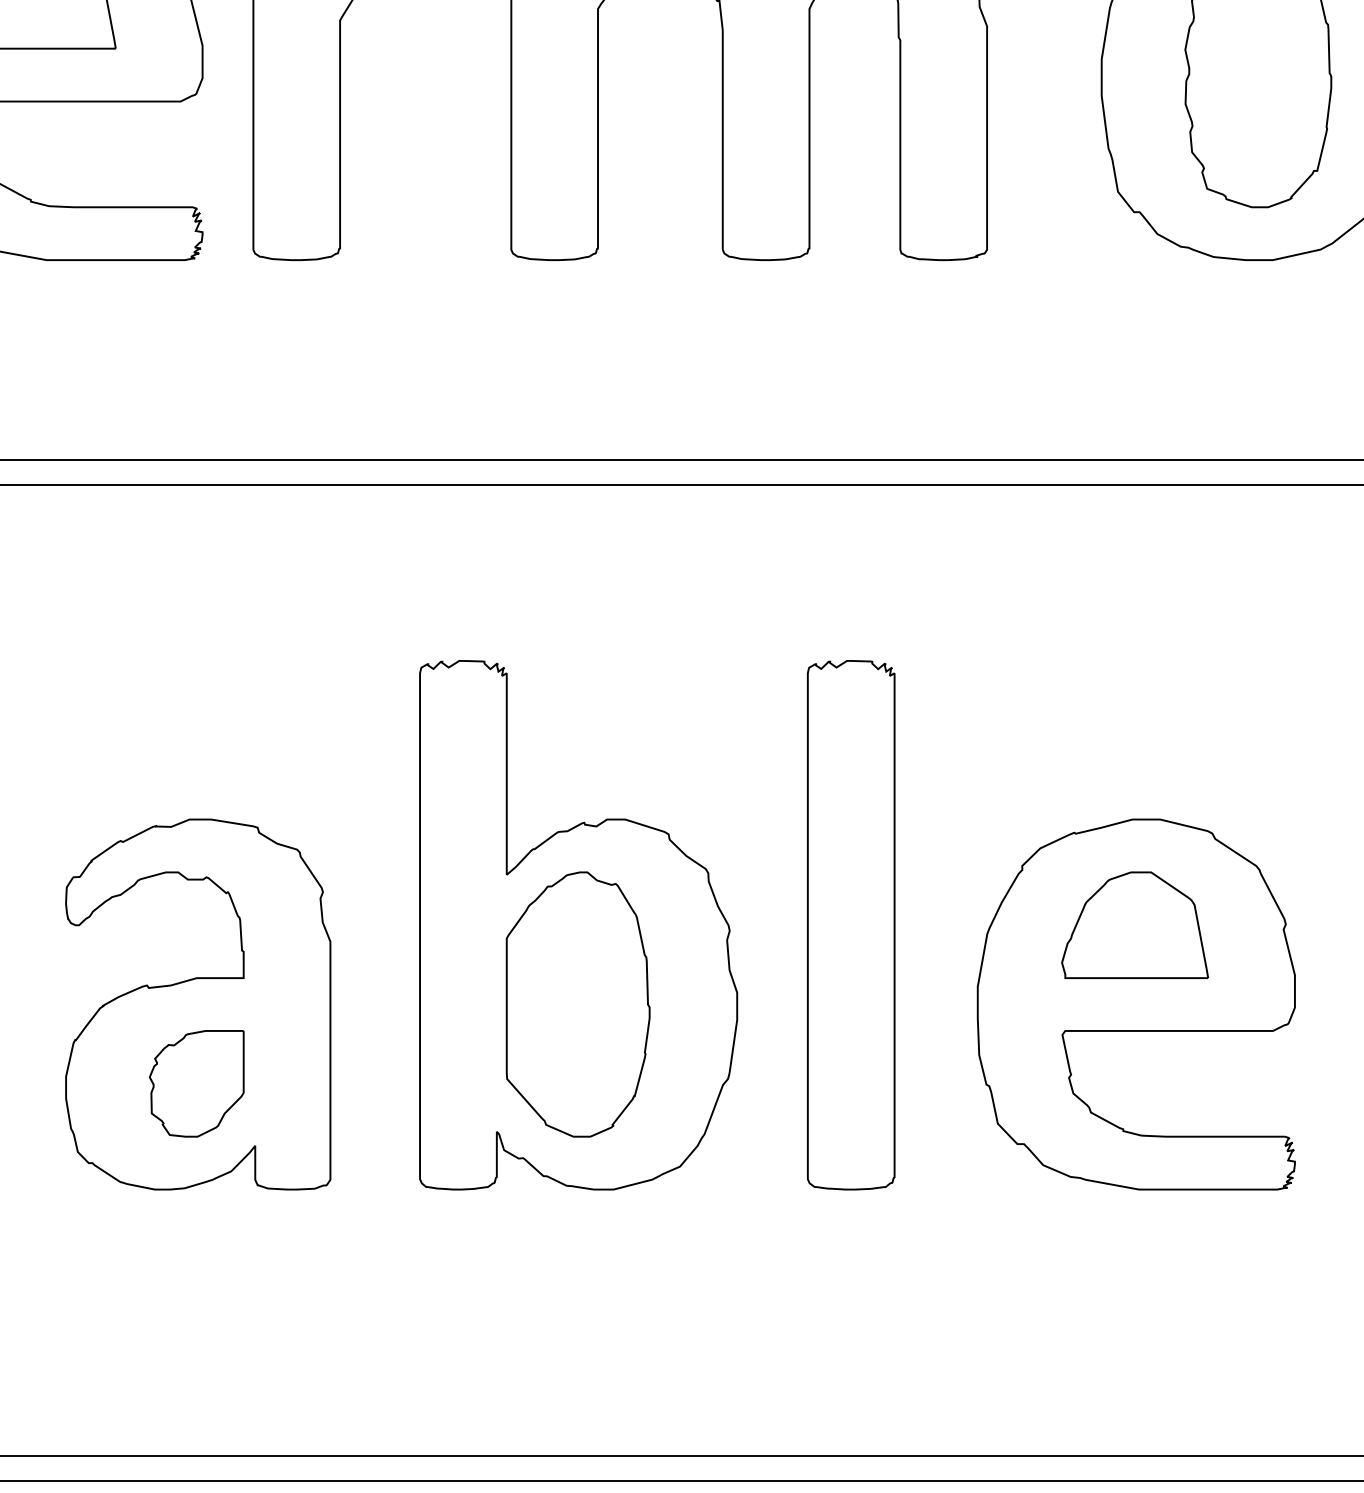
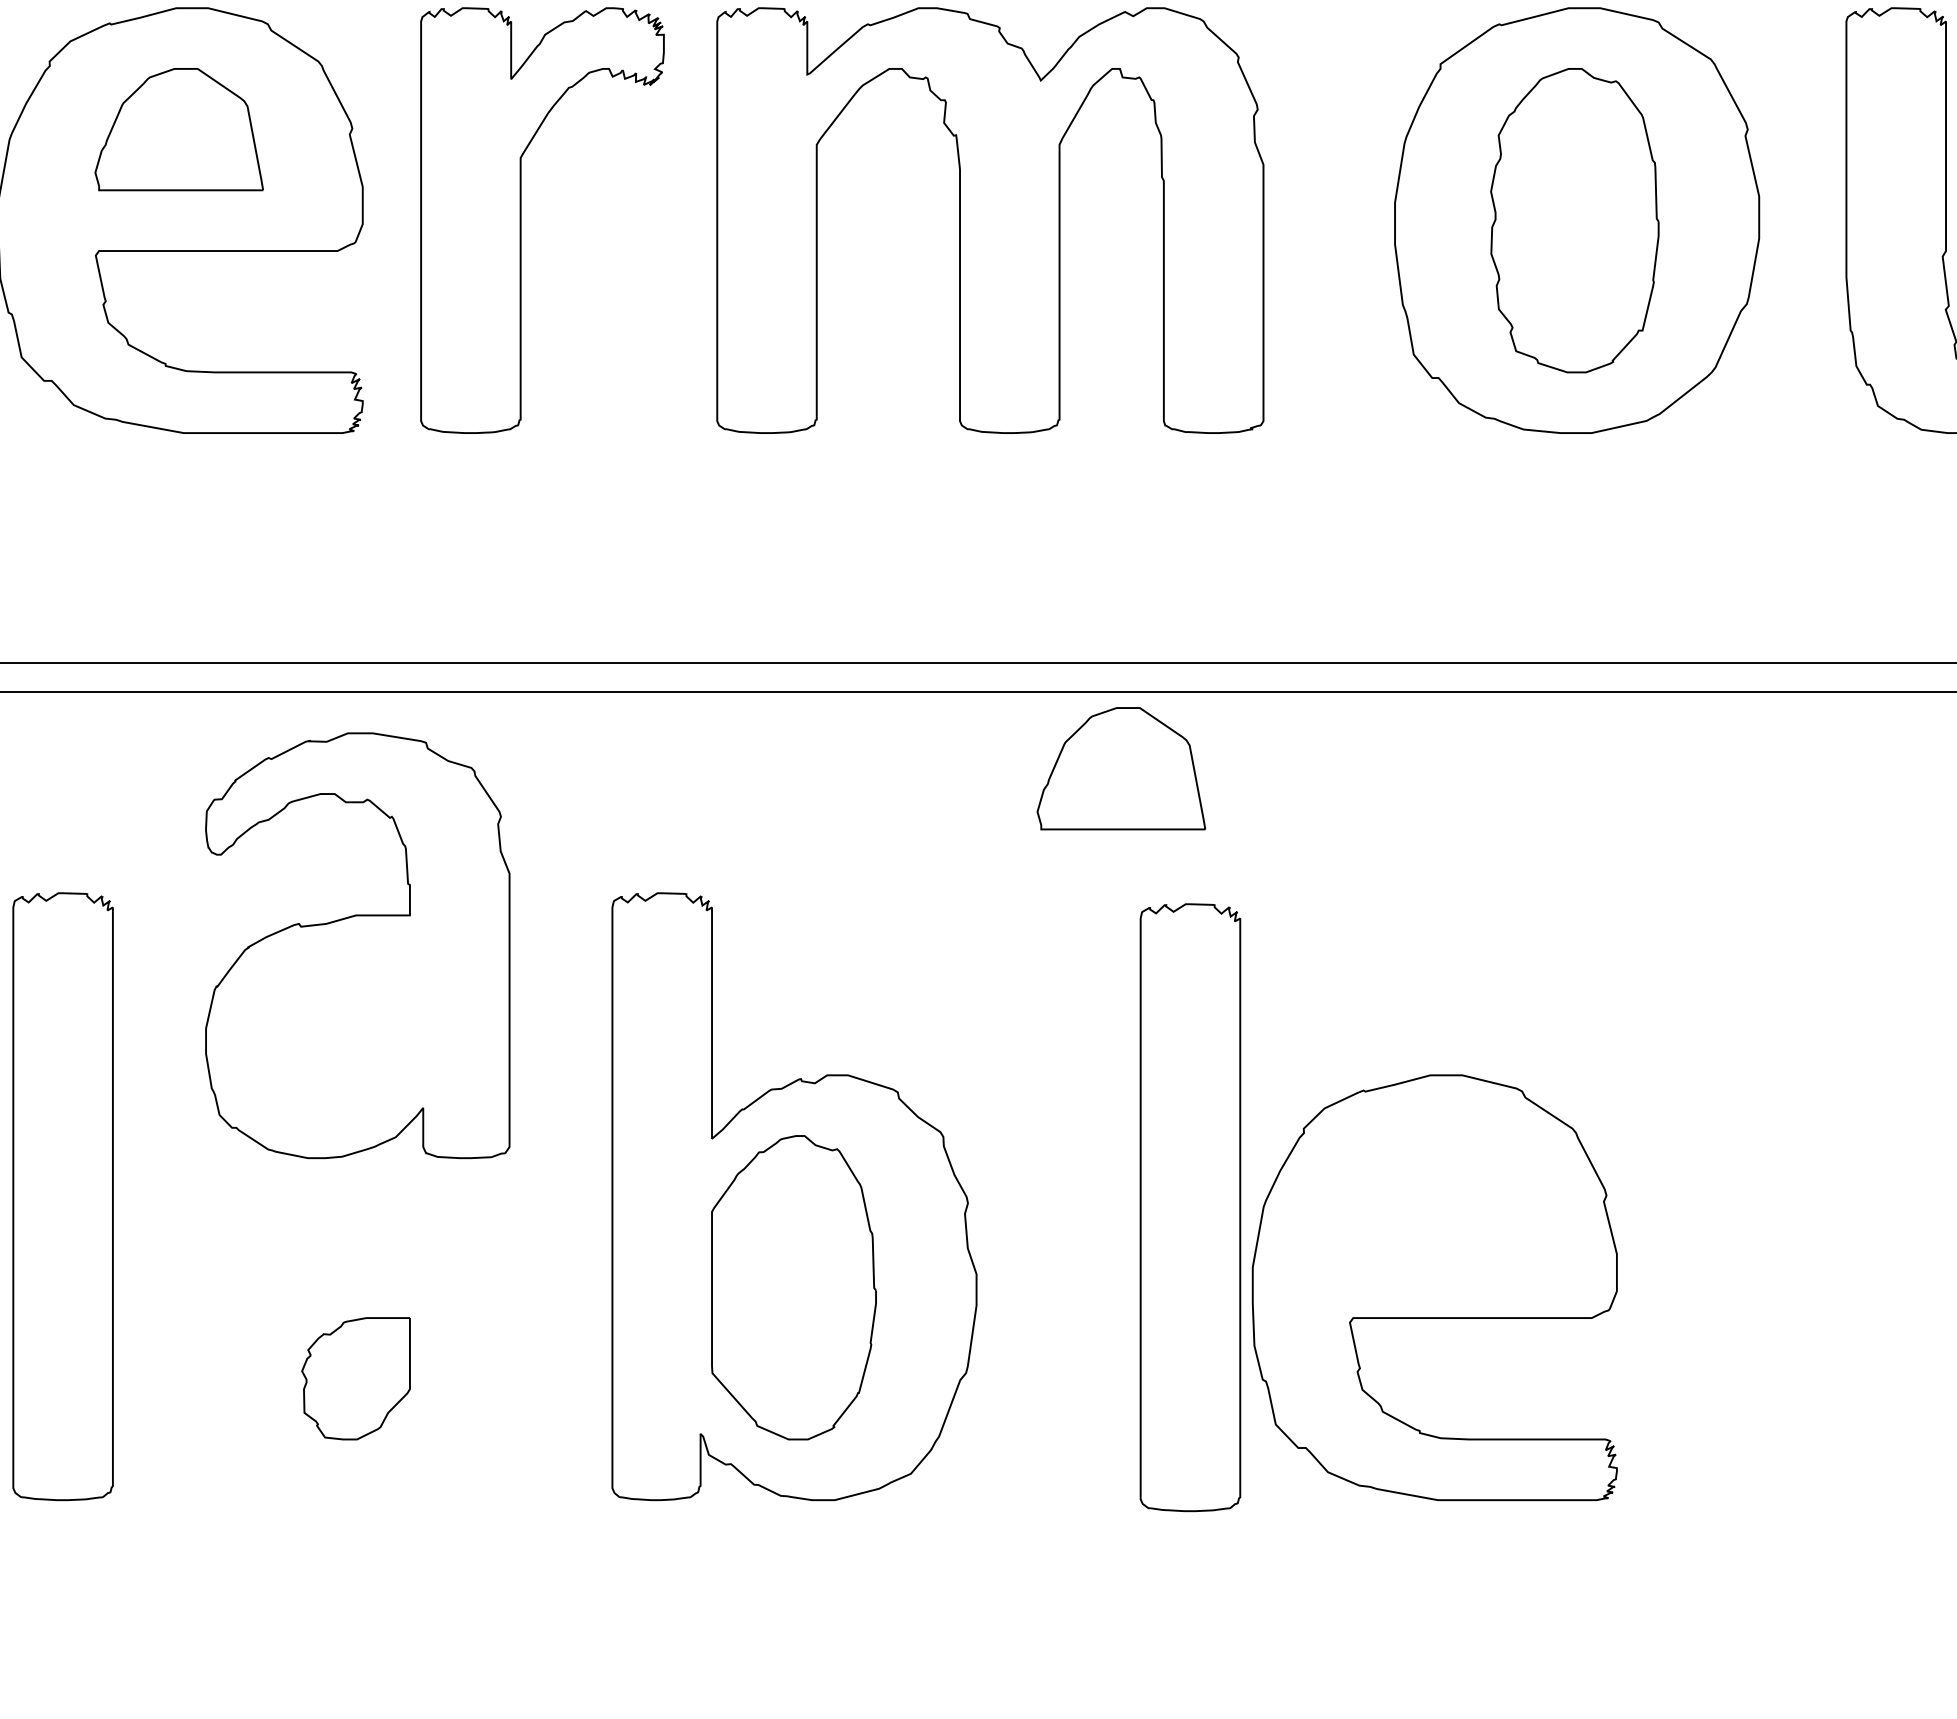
part: (851, 925) -> (1190, 1207), moved
part: (1135, 925) -> (1121, 768), moved
part: (197, 1004) -> (357, 945), moved

